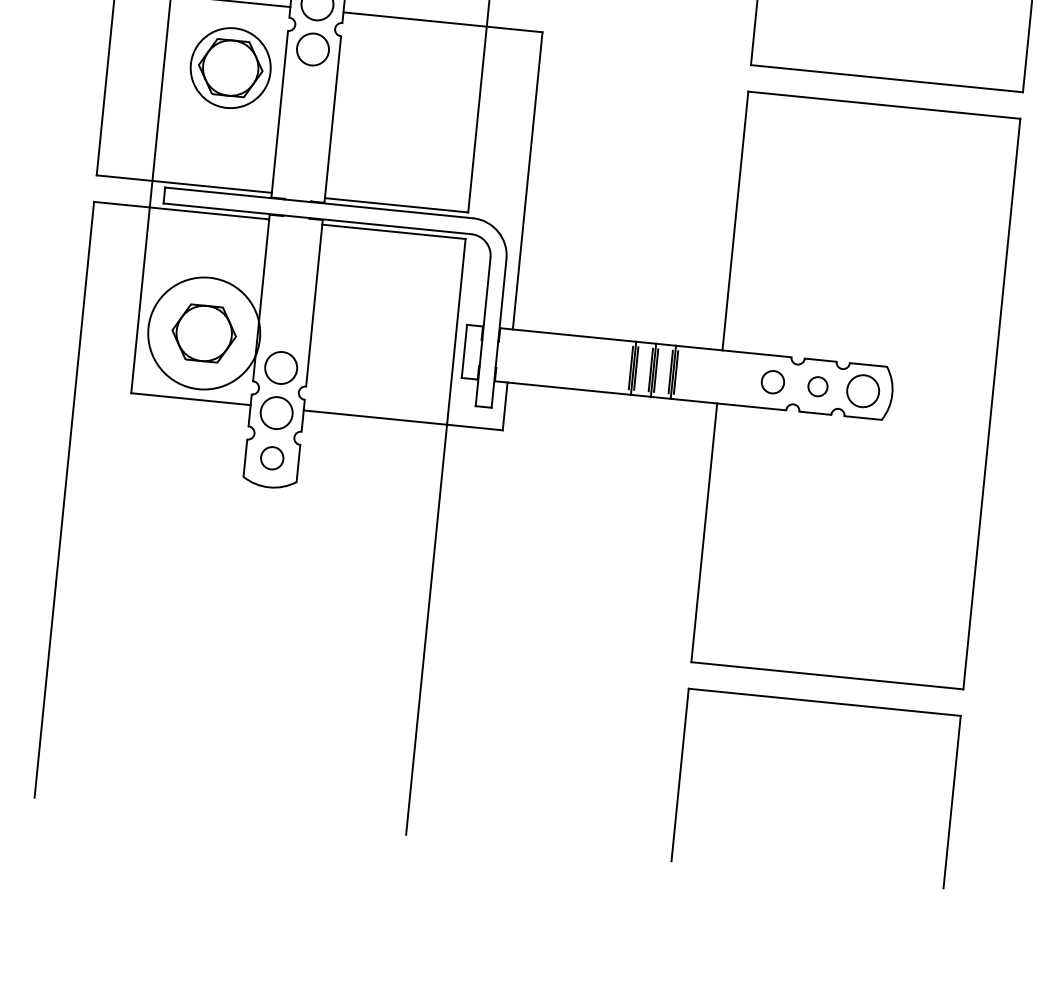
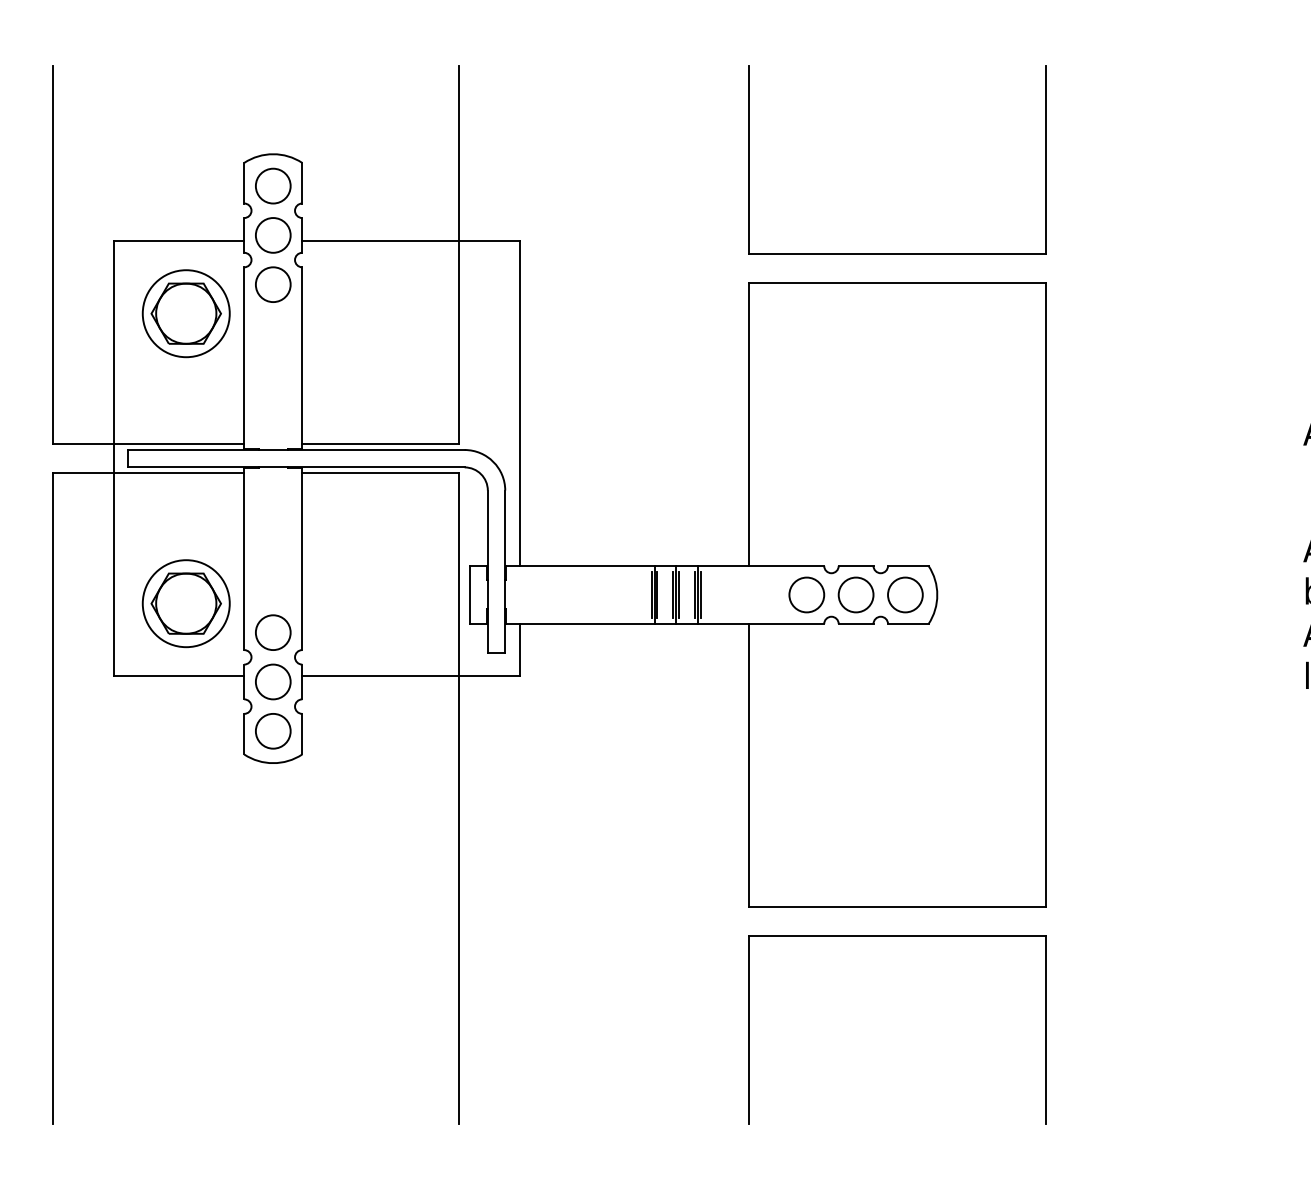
circle: (203, 333) -> (185, 603), size x0.71
circle: (772, 381) -> (806, 594), size x1.43
circle: (817, 386) -> (855, 594), size x1.67
circle: (272, 458) -> (273, 731), size x1.43

